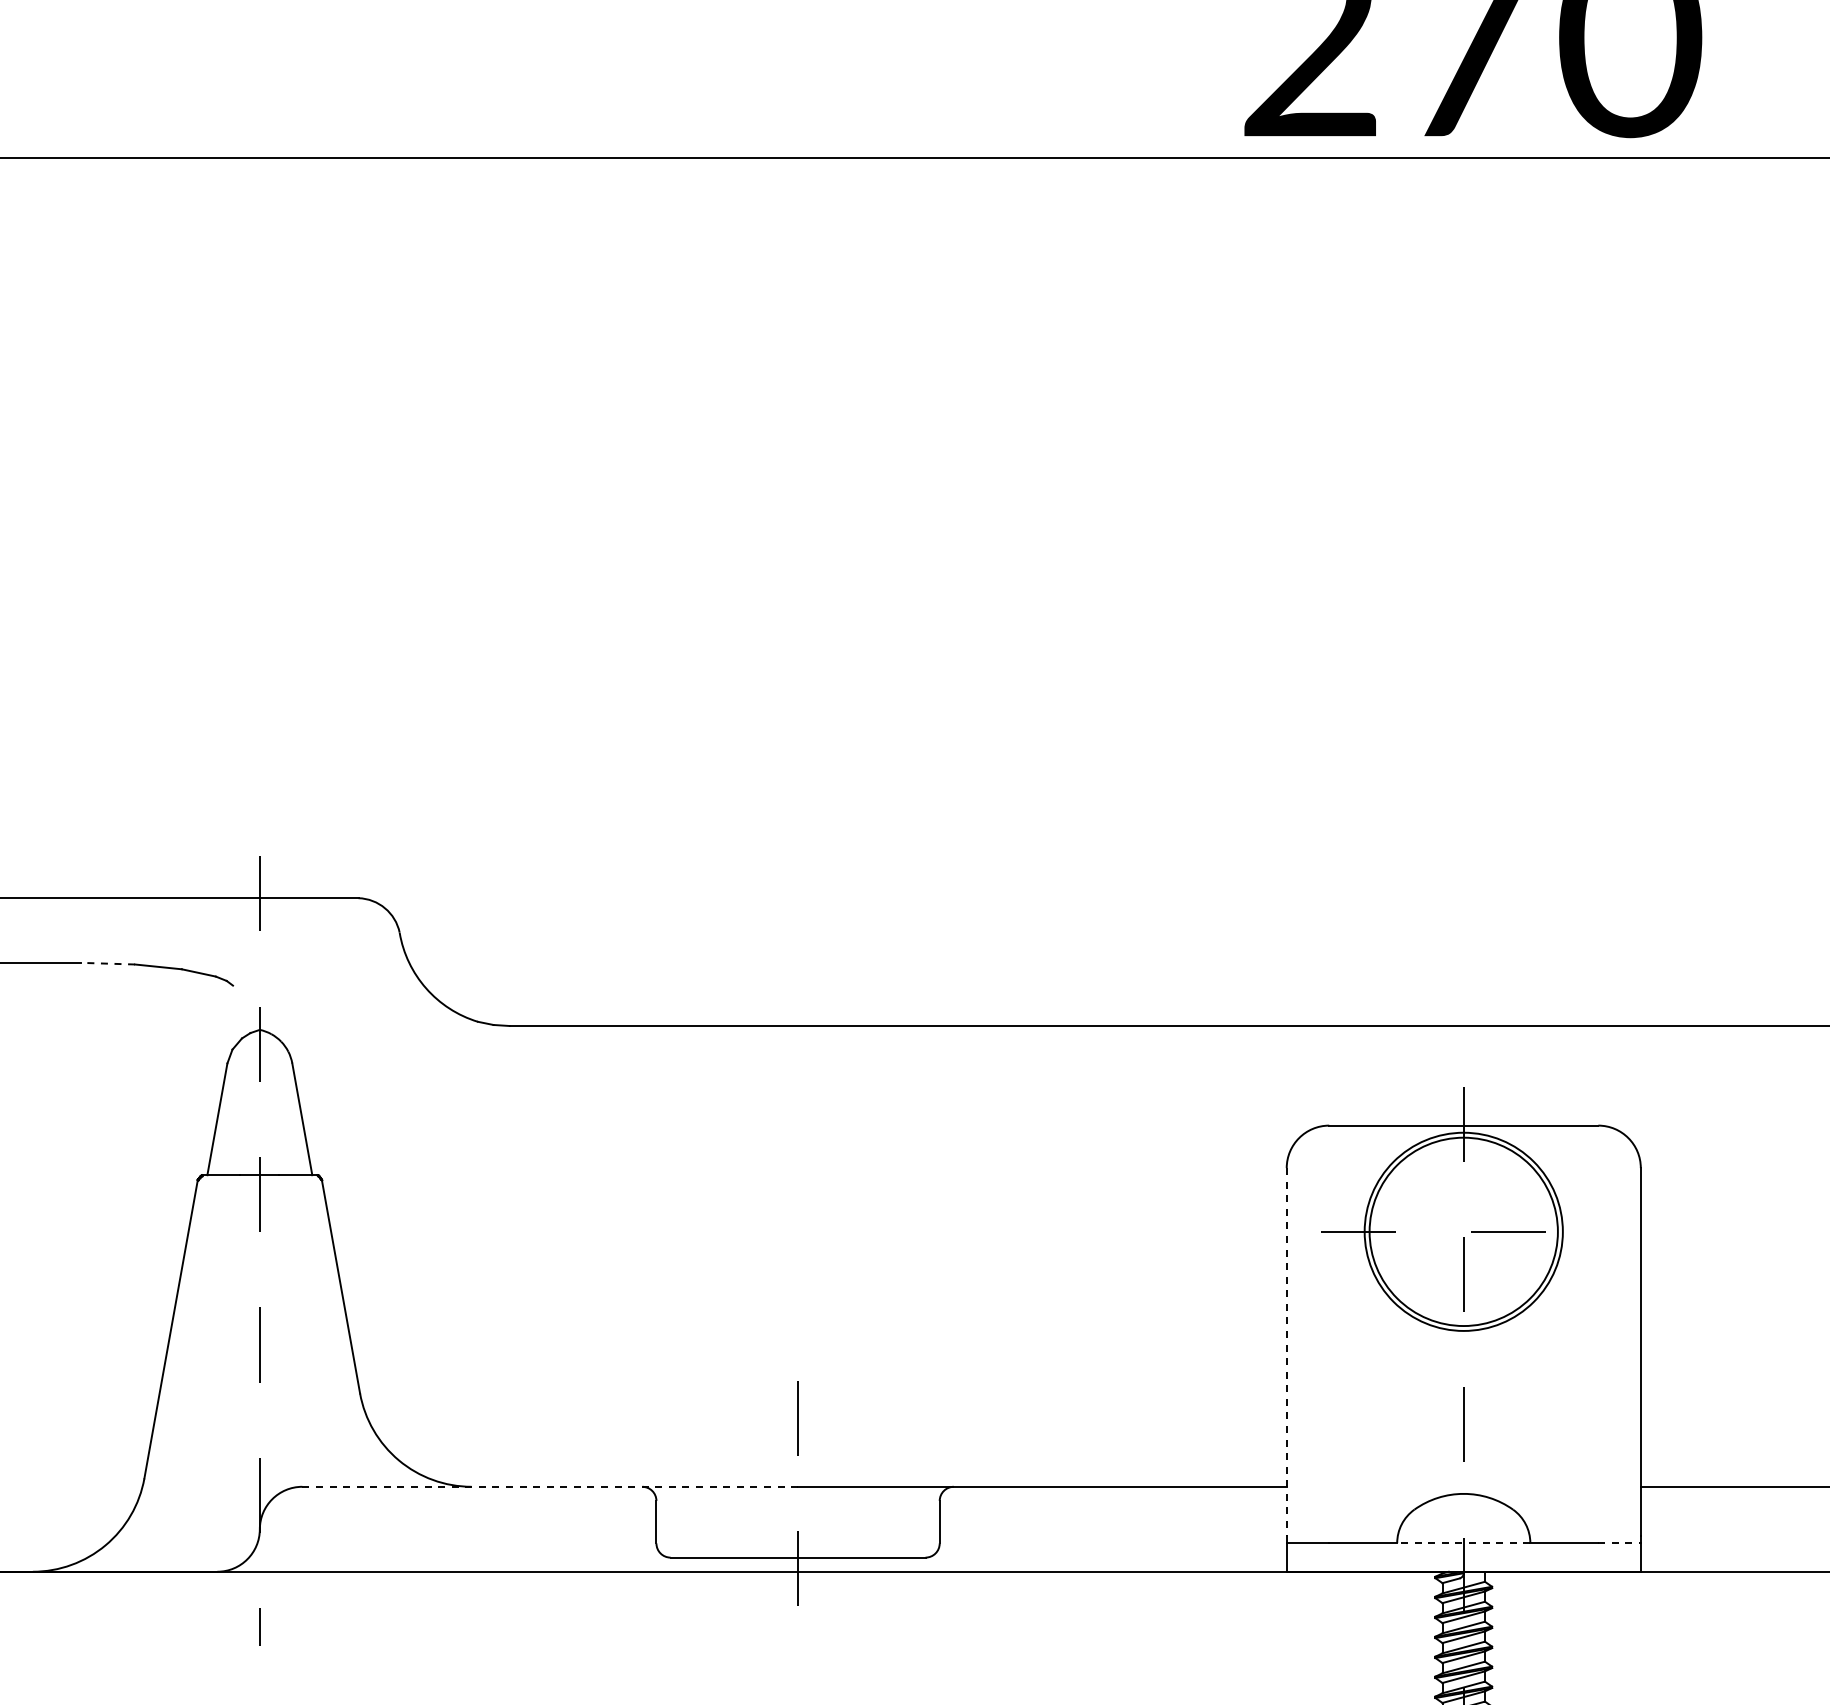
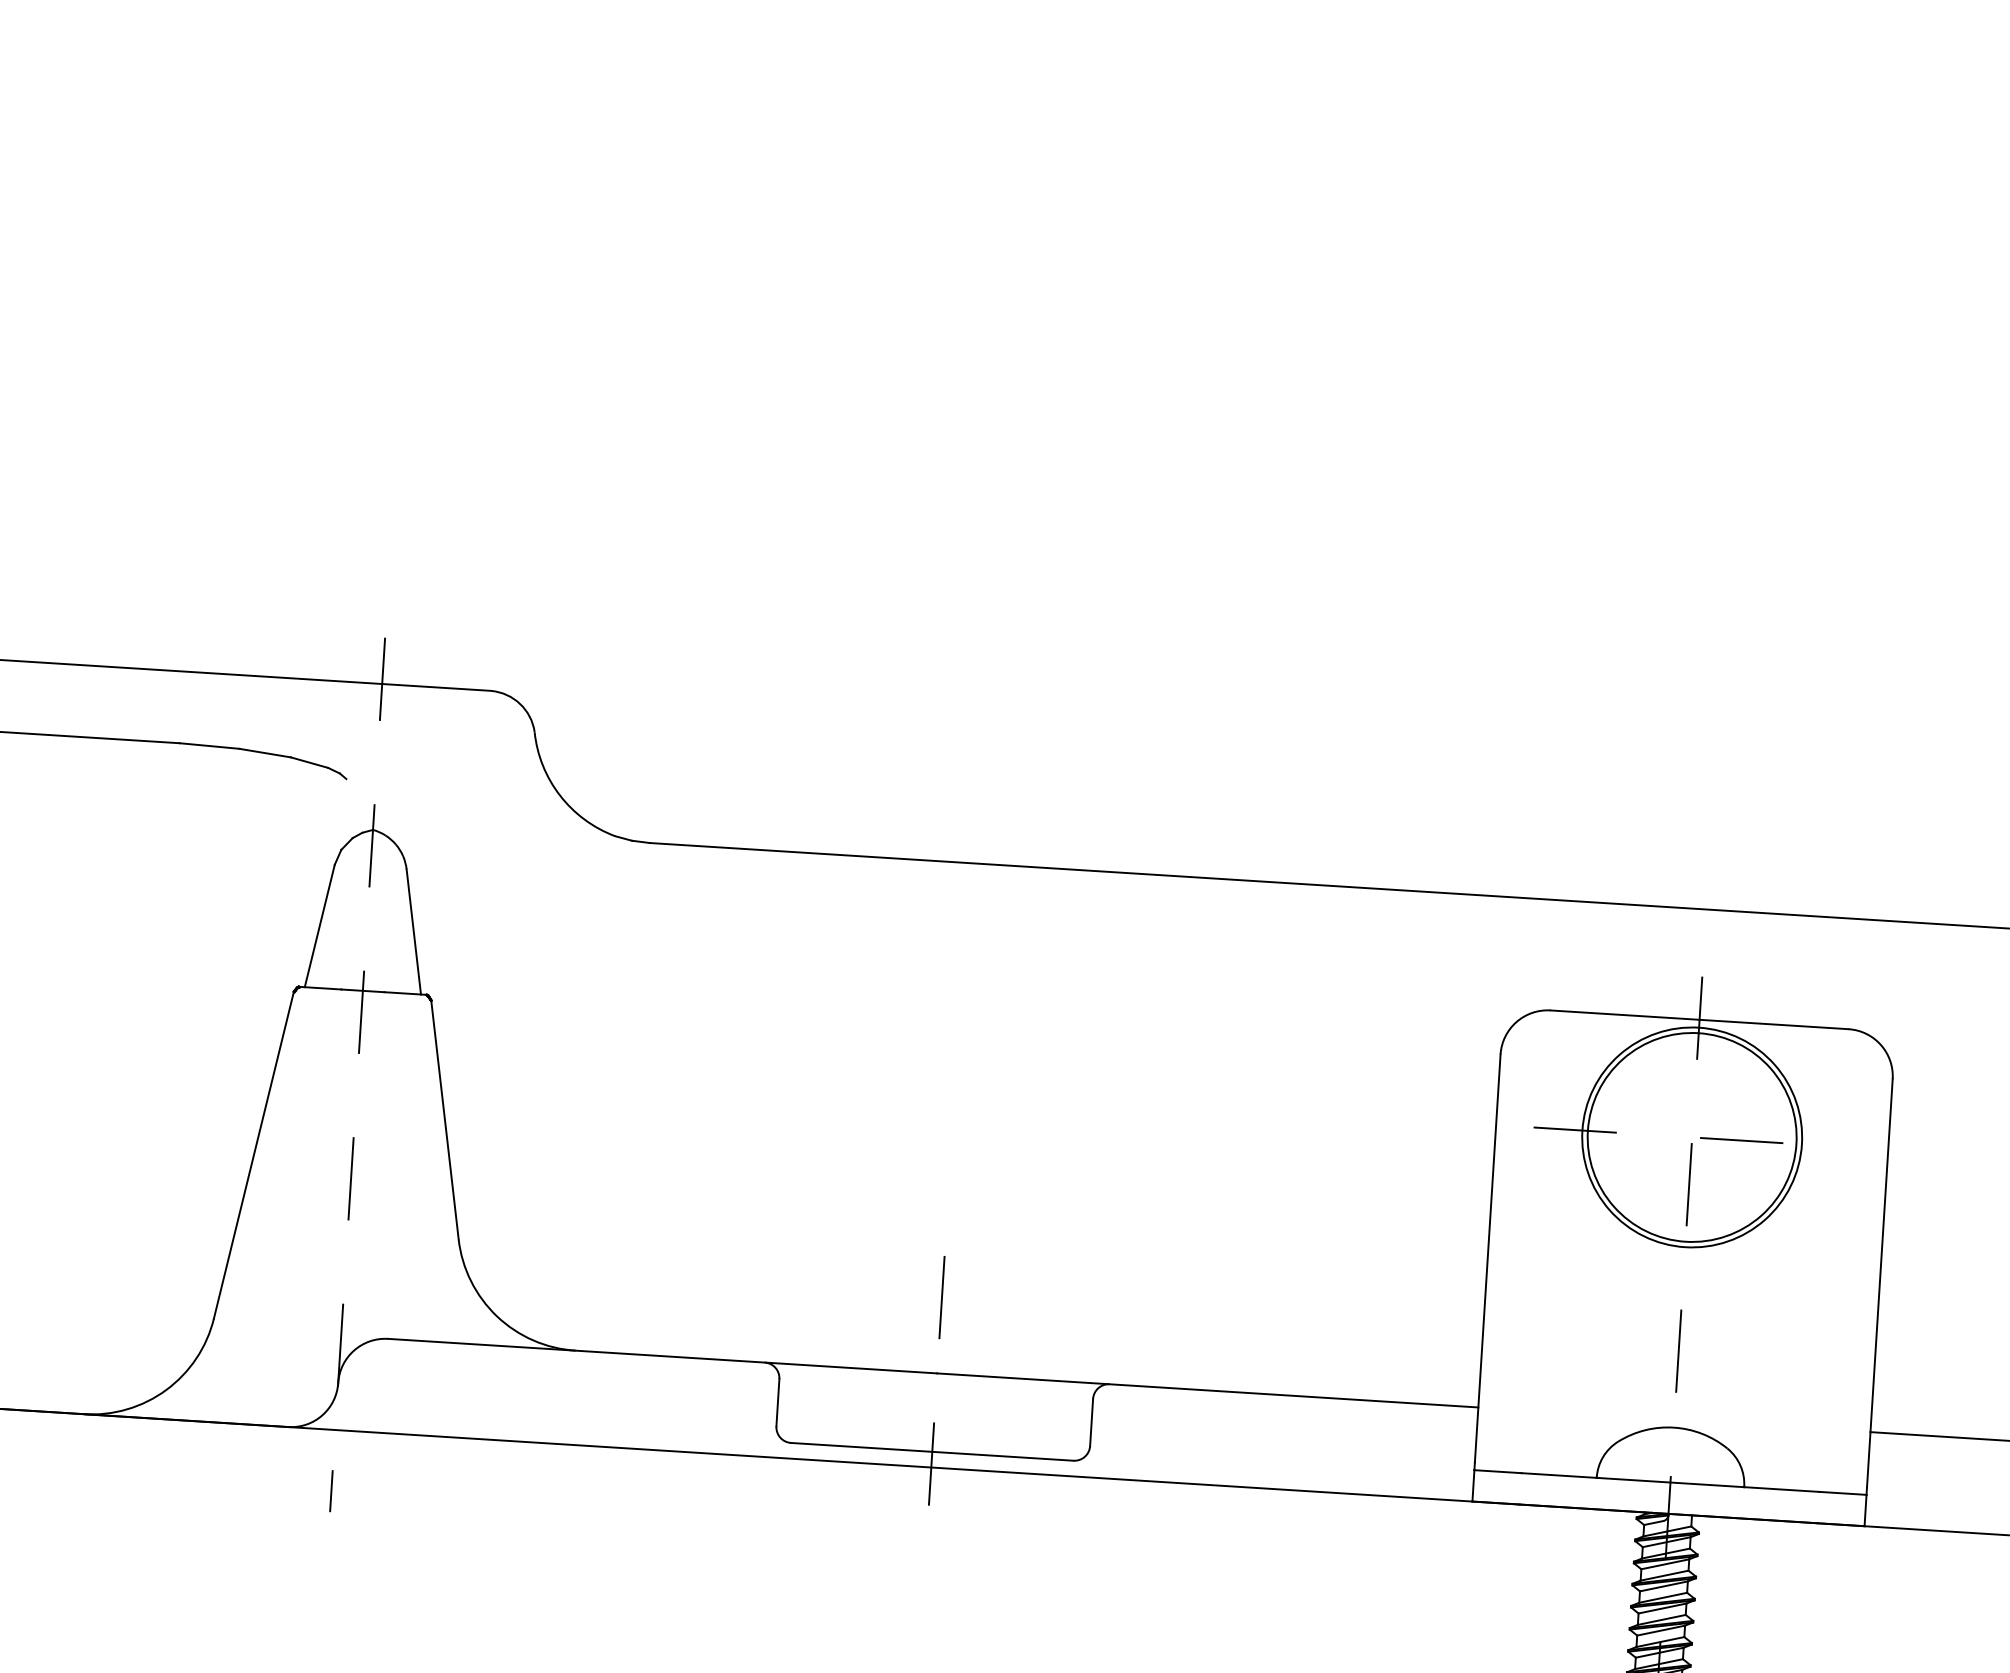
line: (108, 963) -> (210, 745), dashed -> solid
line: (1286, 1352) -> (1487, 1258), dashed -> solid
line: (550, 1486) -> (663, 1355), dashed -> solid
line: (1463, 1543) -> (1670, 1482), dashed -> solid
line: (1620, 1543) -> (1844, 1493), dashed -> solid

